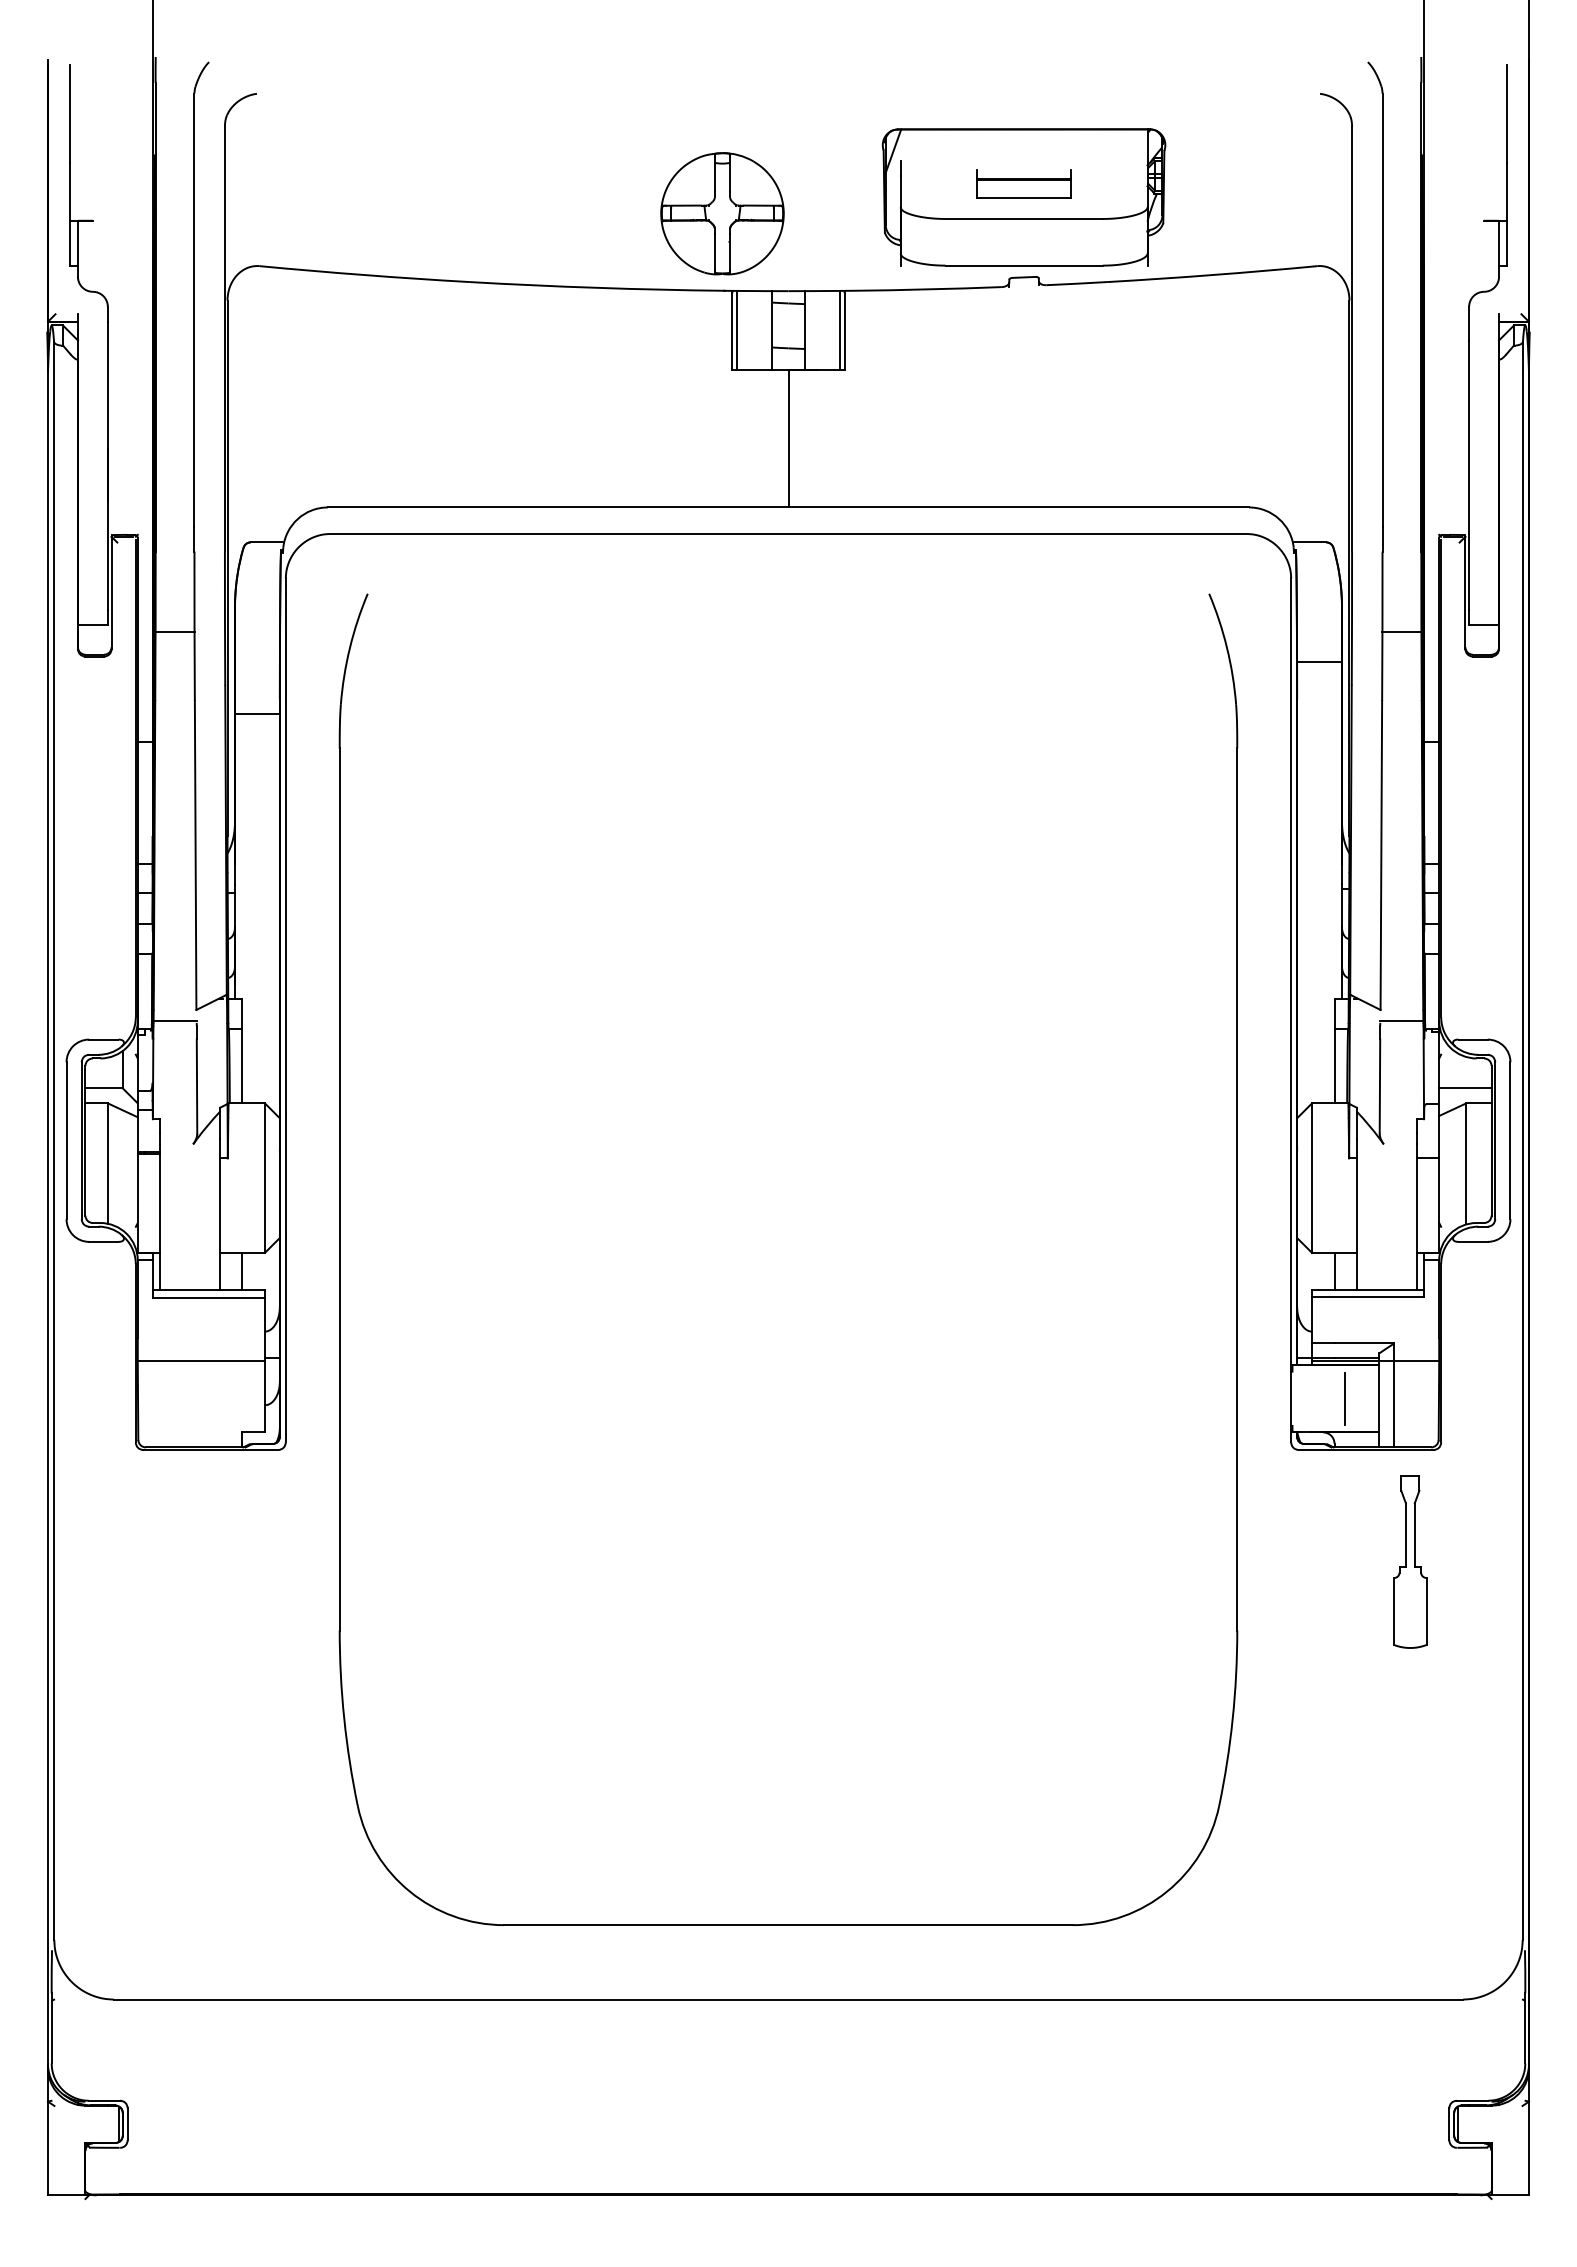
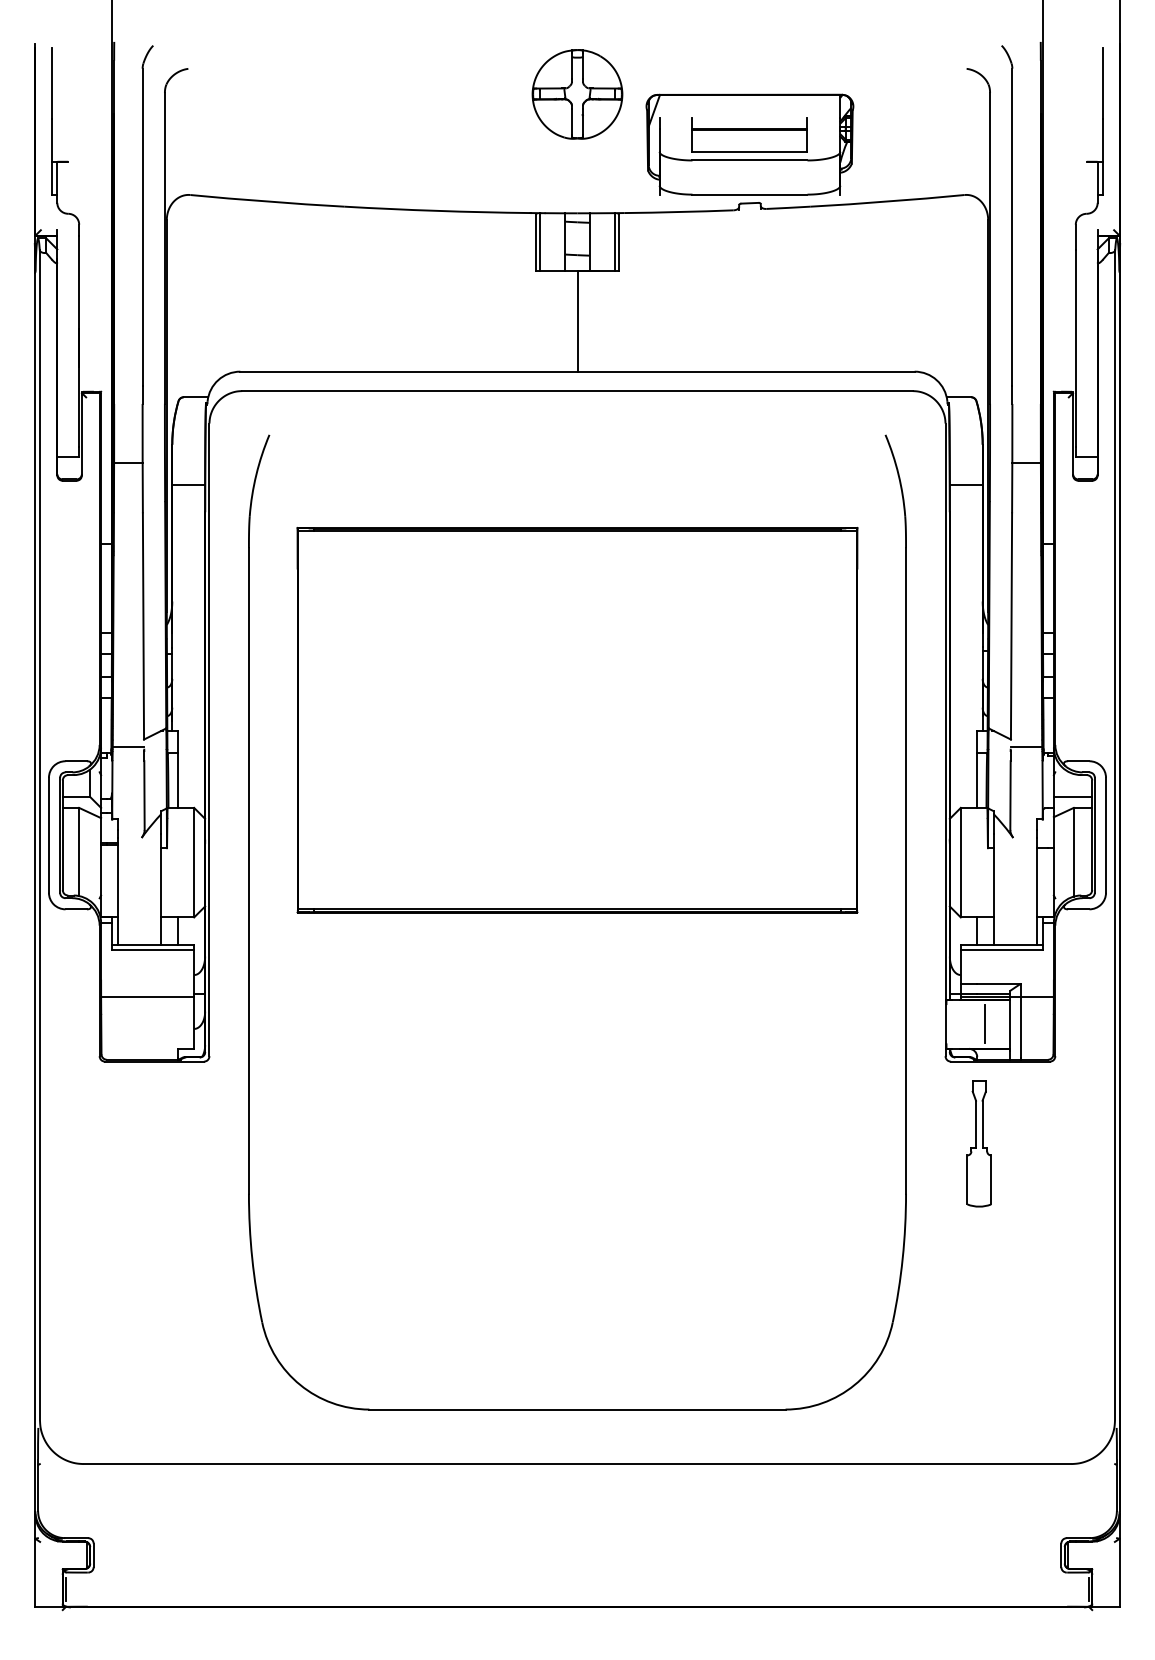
part: (1024, 183) -> (750, 134), size x1.67
part: (722, 213) -> (577, 94), moved
line: (257, 714) -> (188, 485), moved
part: (788, 983) -> (577, 720), added
part: (1410, 1561) -> (979, 1143), moved
line: (90, 2171) -> (66, 1589), added
line: (1486, 2171) -> (1088, 1589), added

